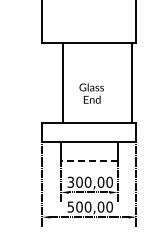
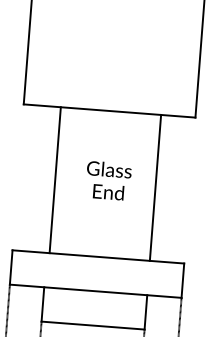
line: (131, 83) -> (155, 188), moved
text: (91, 93) -> (108, 180), moved
line: (88, 161) -> (91, 326), dashed -> solid

